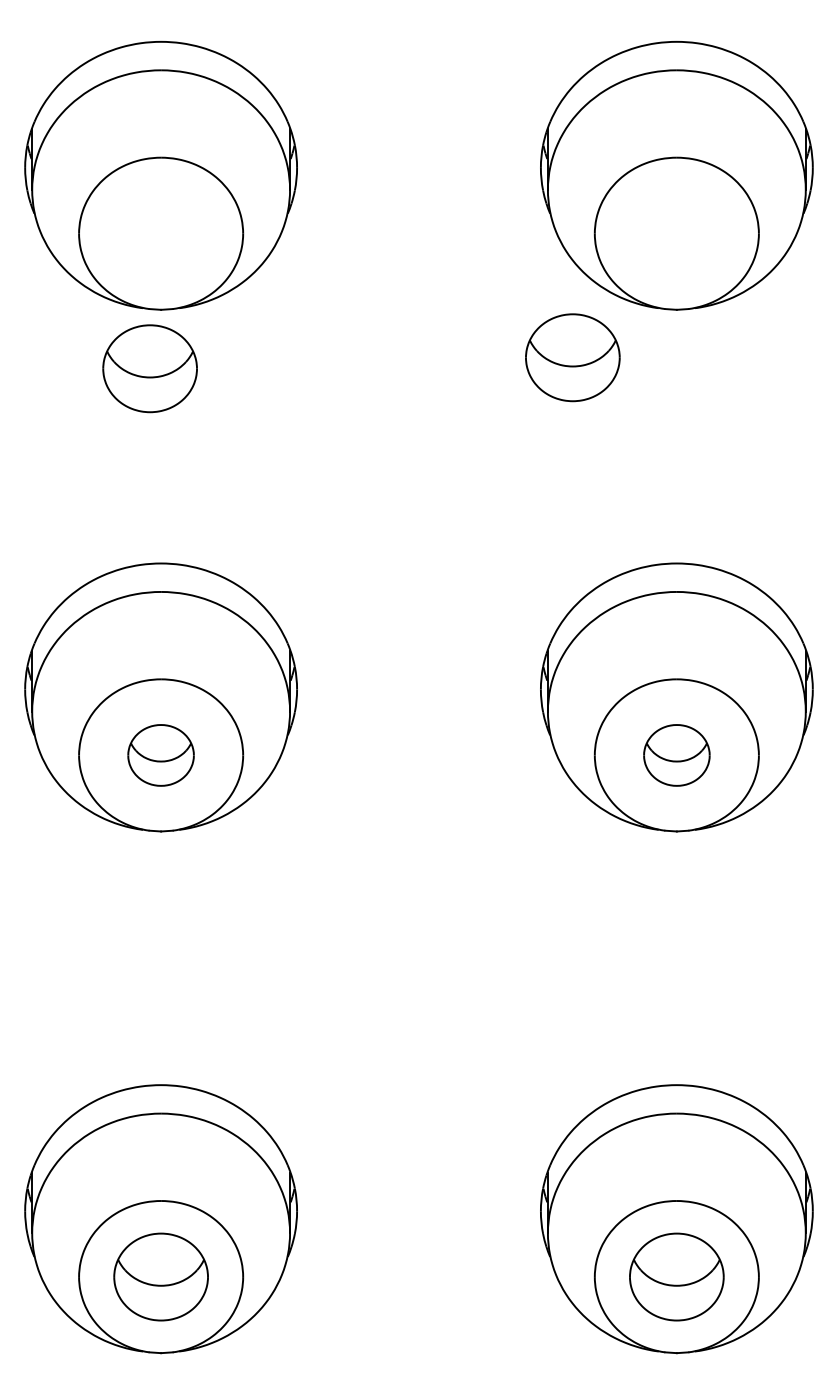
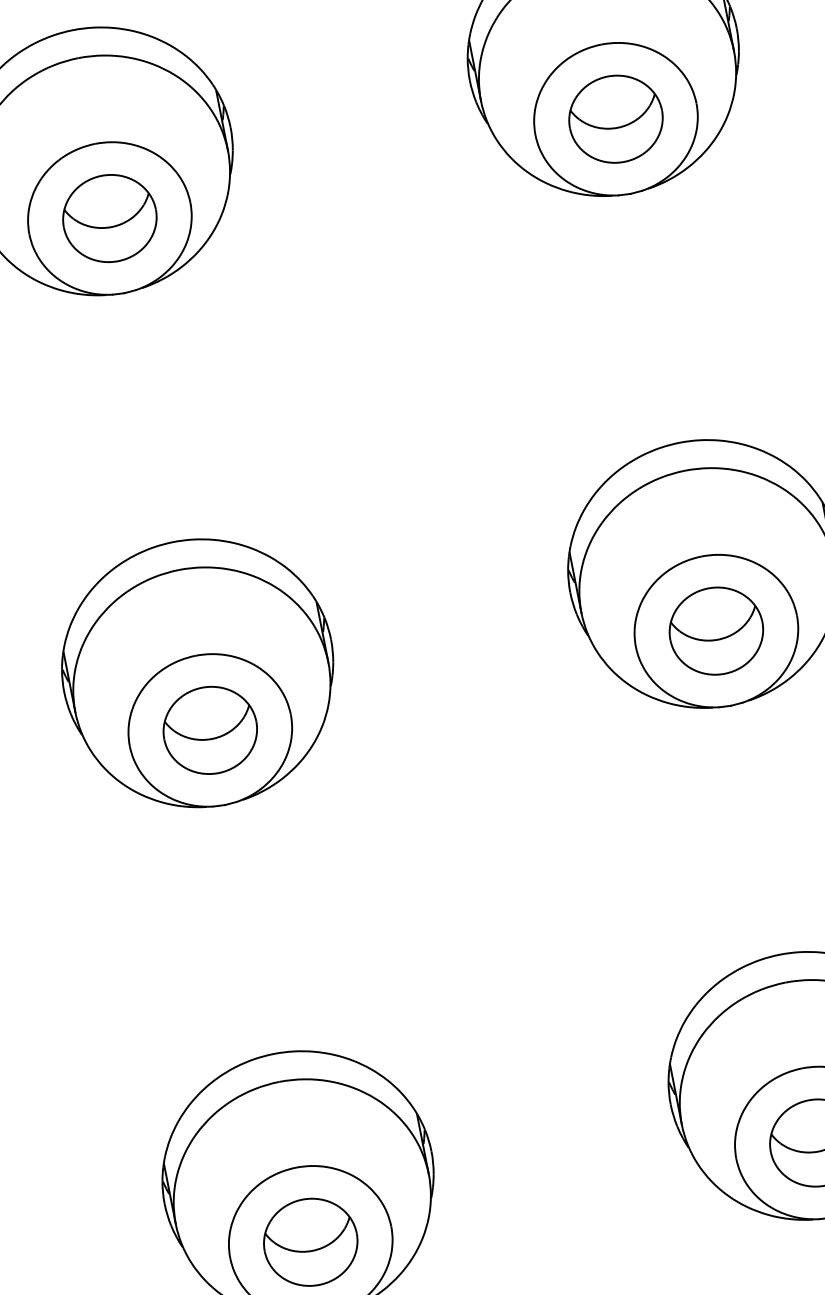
part: (572, 357) -> (615, 119), moved
part: (149, 368) -> (109, 218), moved
part: (160, 755) -> (209, 730), size x1.43
part: (676, 755) -> (716, 631), size x1.43

